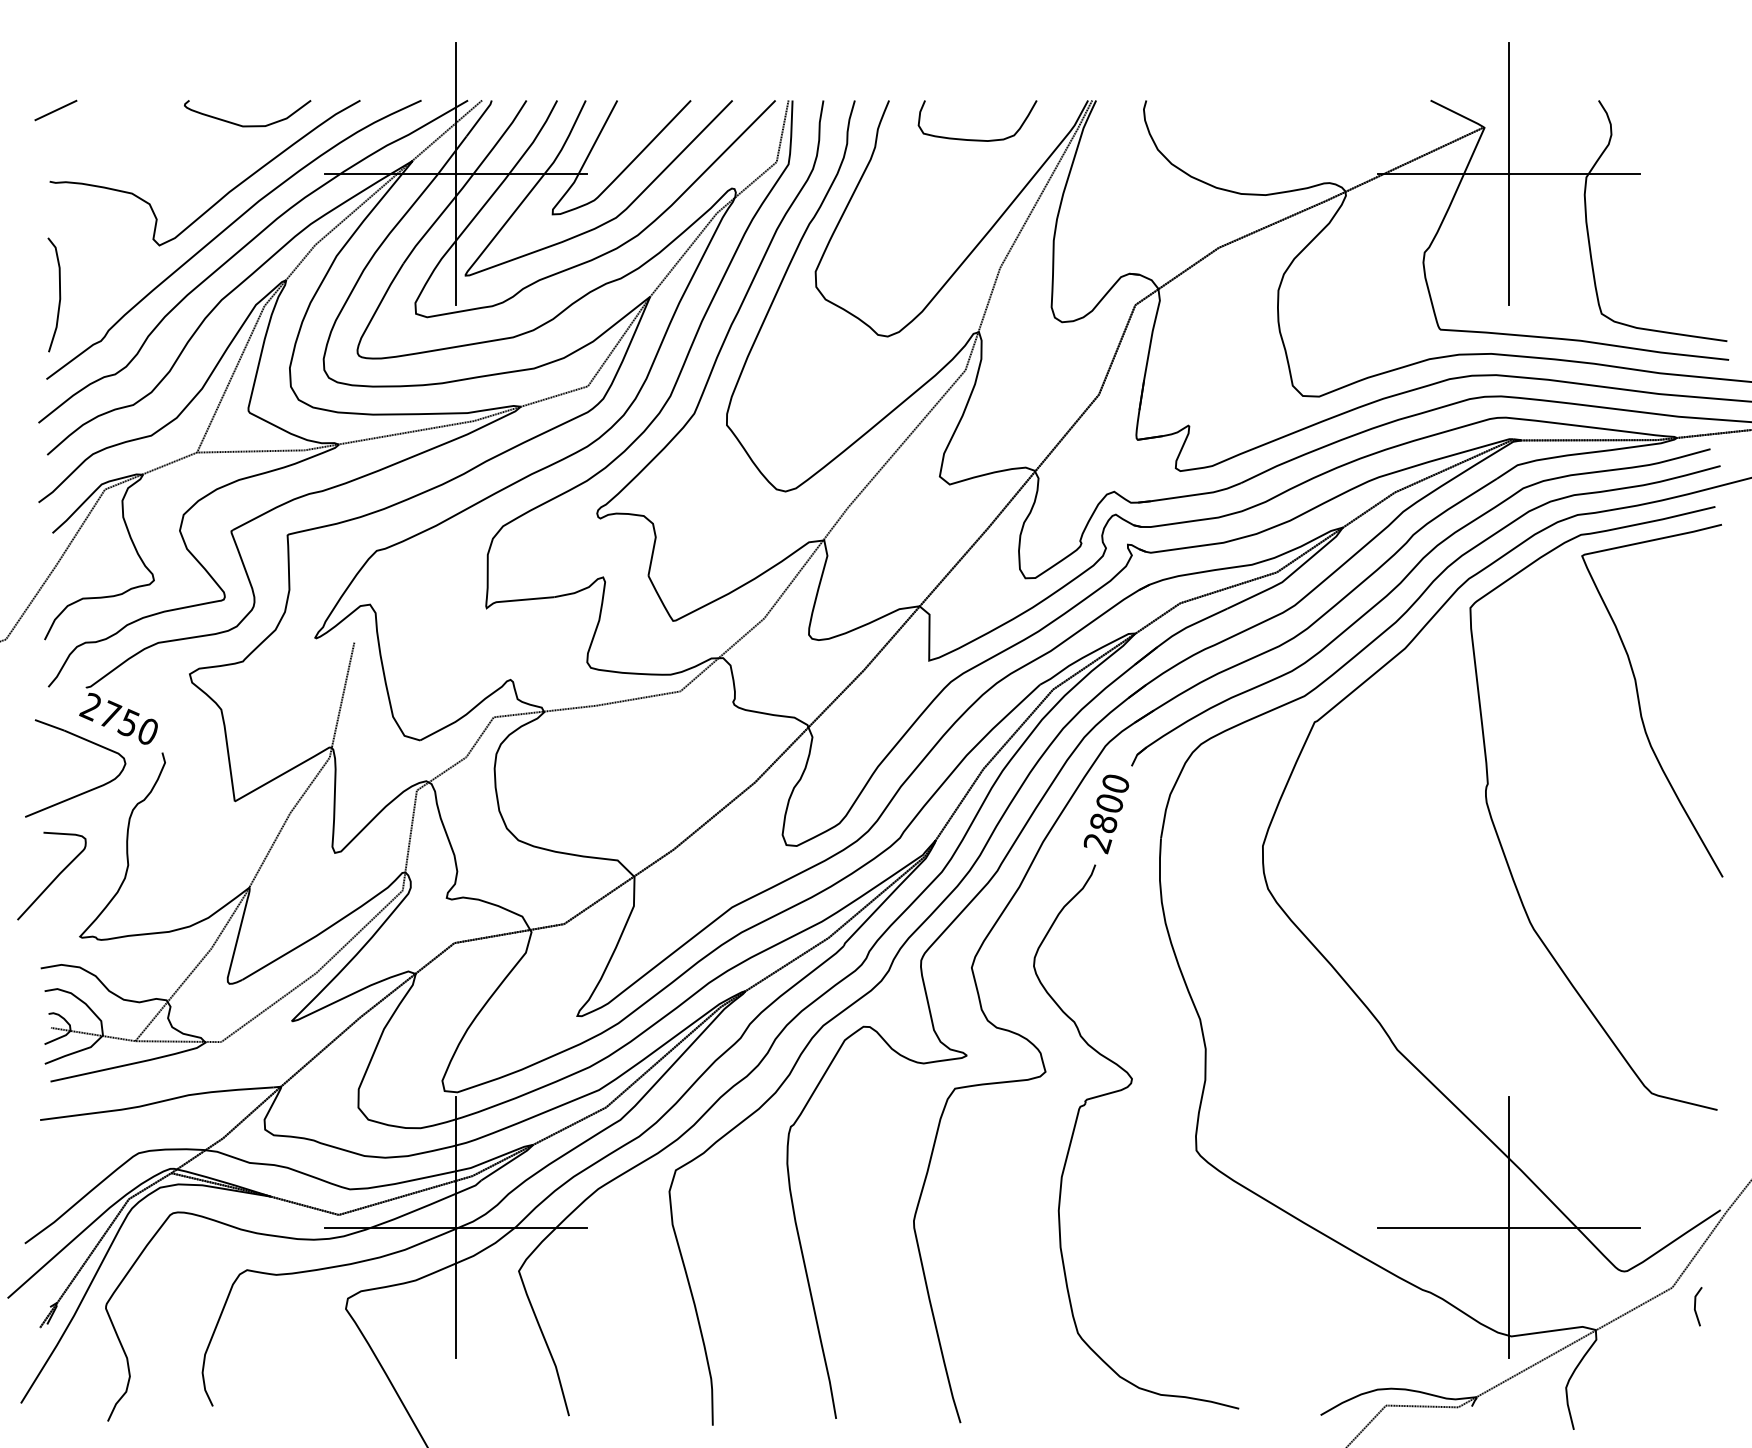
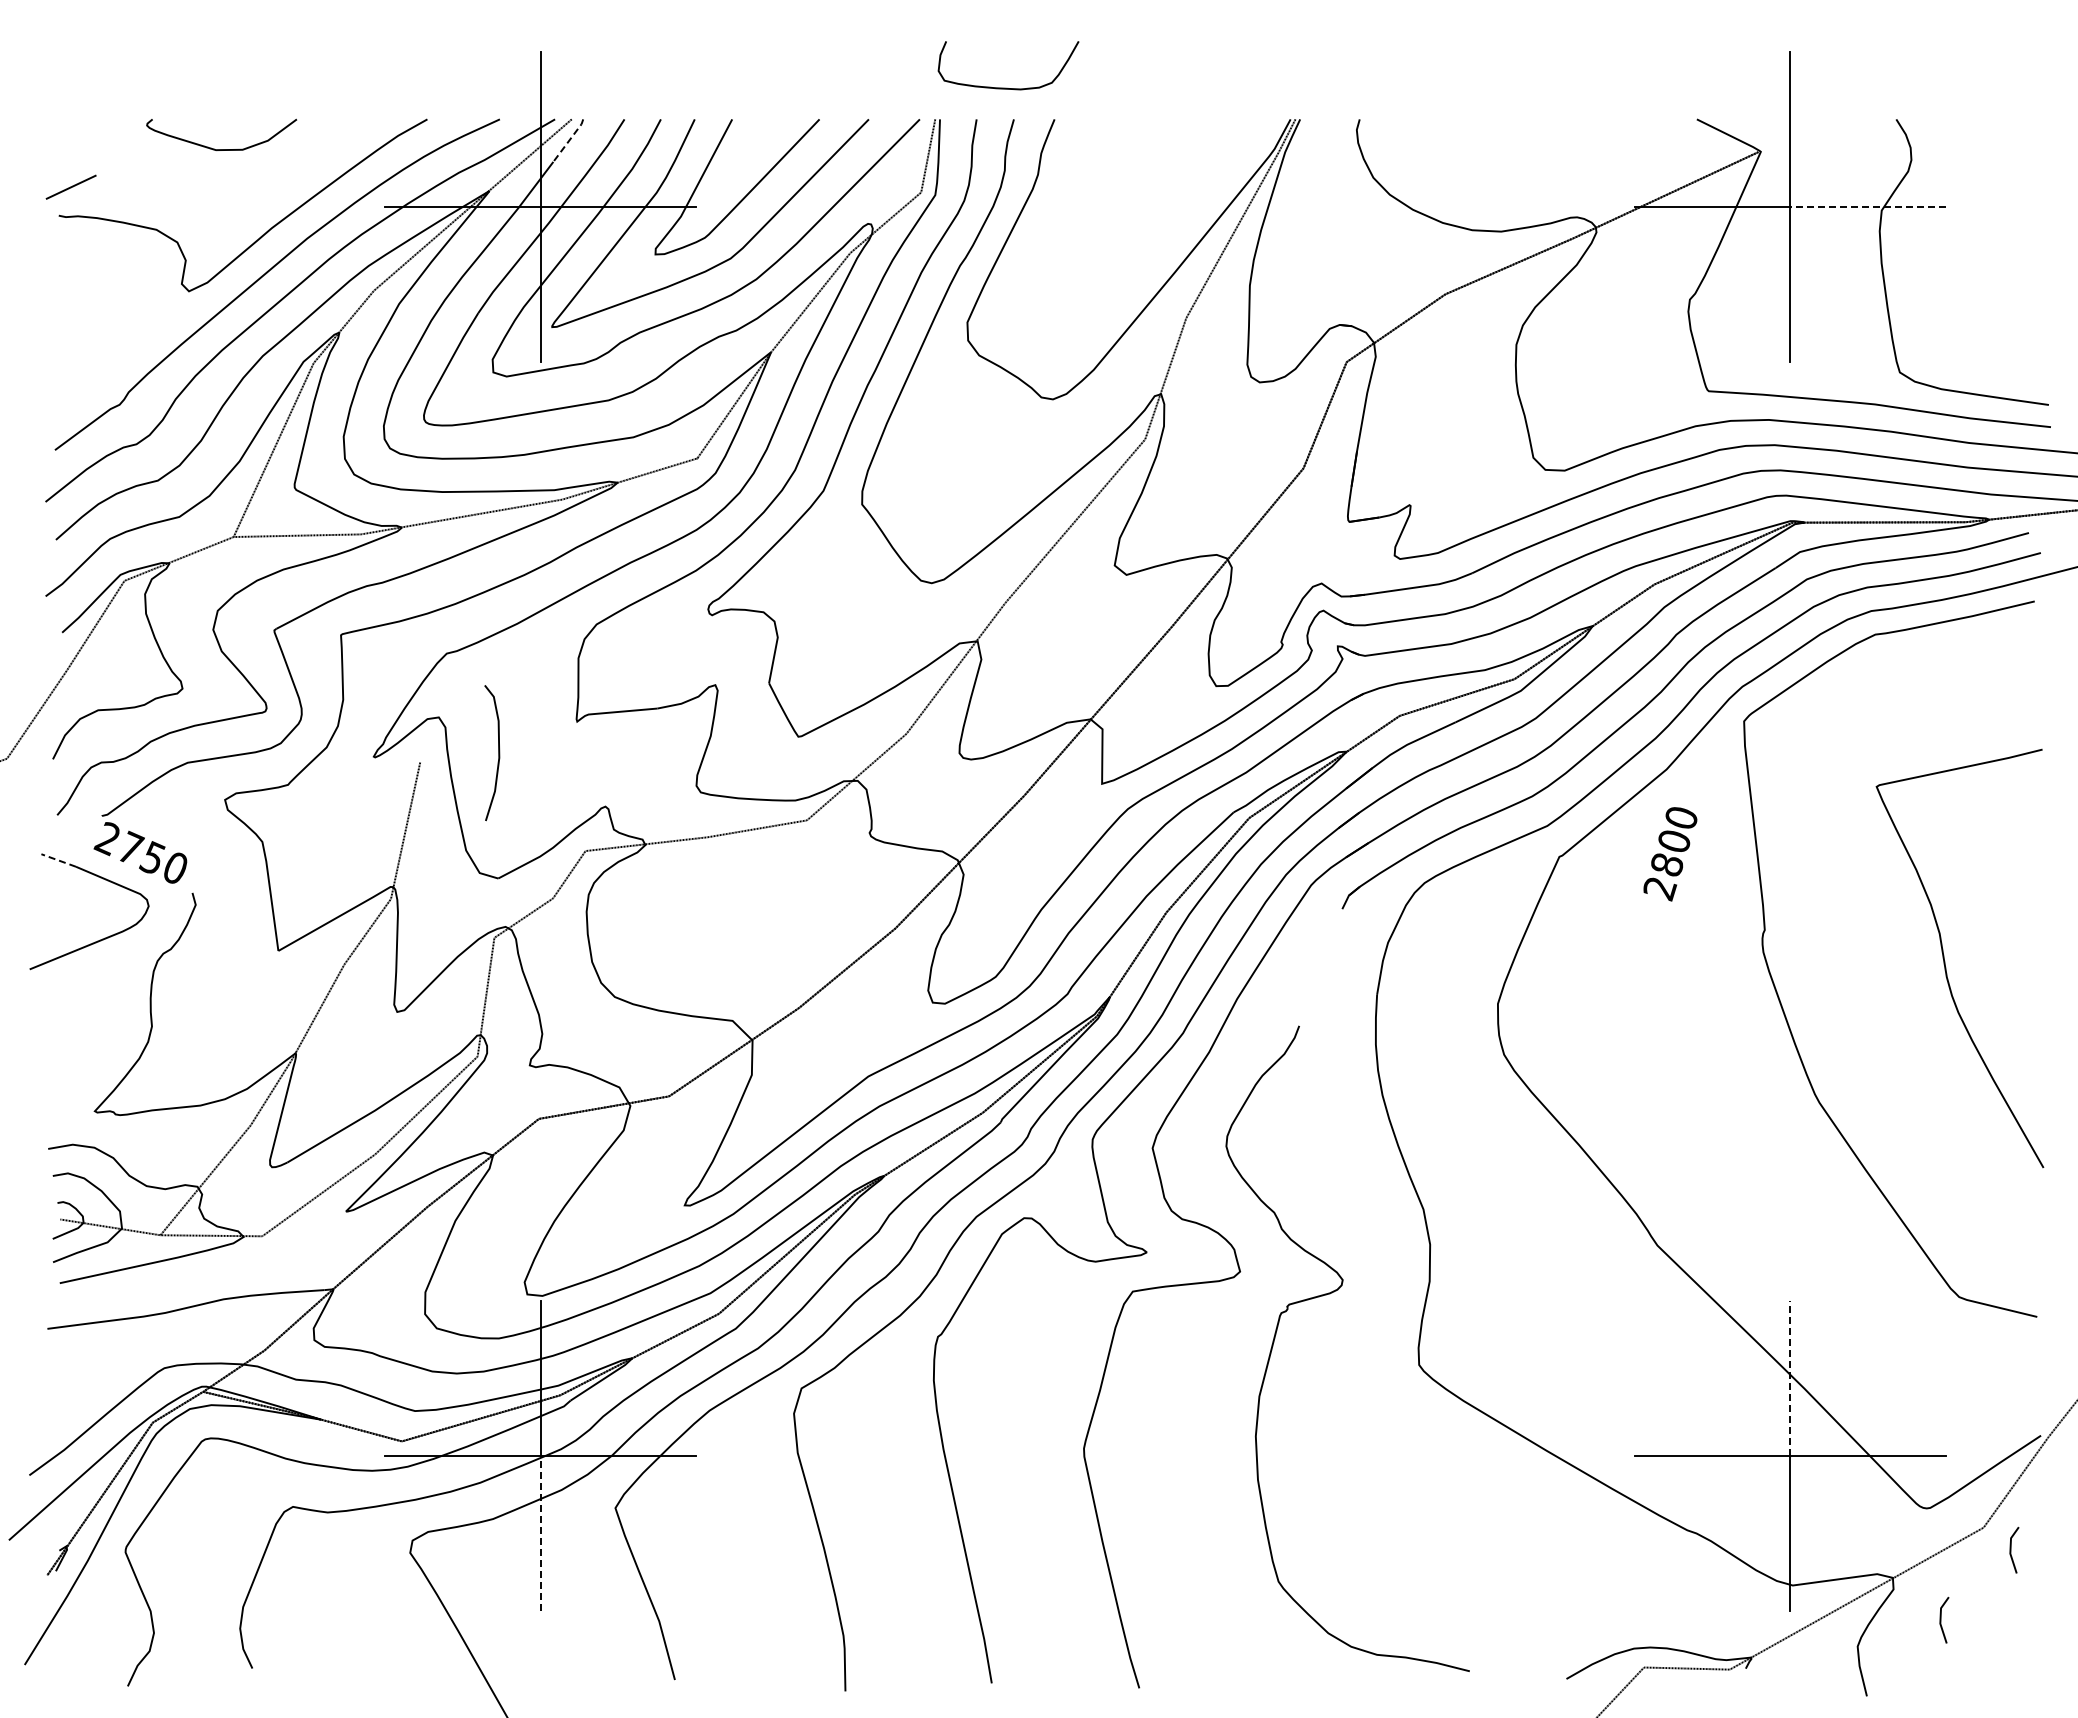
line: (55, 109) -> (70, 186), moved
line: (480, 118) -> (569, 140), solid -> dashed
curve: (247, 125) -> (221, 149), moved
curve: (976, 139) -> (1007, 87), moved
line: (1574, 173) -> (1867, 206), solid -> dashed
curve: (59, 295) -> (498, 753), moved
curve: (1640, 703) -> (1945, 961), moved
line: (49, 725) -> (58, 860), solid -> dashed
text: (1106, 814) -> (1670, 854), moved
curve: (54, 878) -> (64, 1042), removed
line: (1509, 1161) -> (1790, 1378), solid -> dashed
line: (455, 1292) -> (540, 1533), solid -> dashed
line: (1636, 1365) -> (1941, 1619), added

